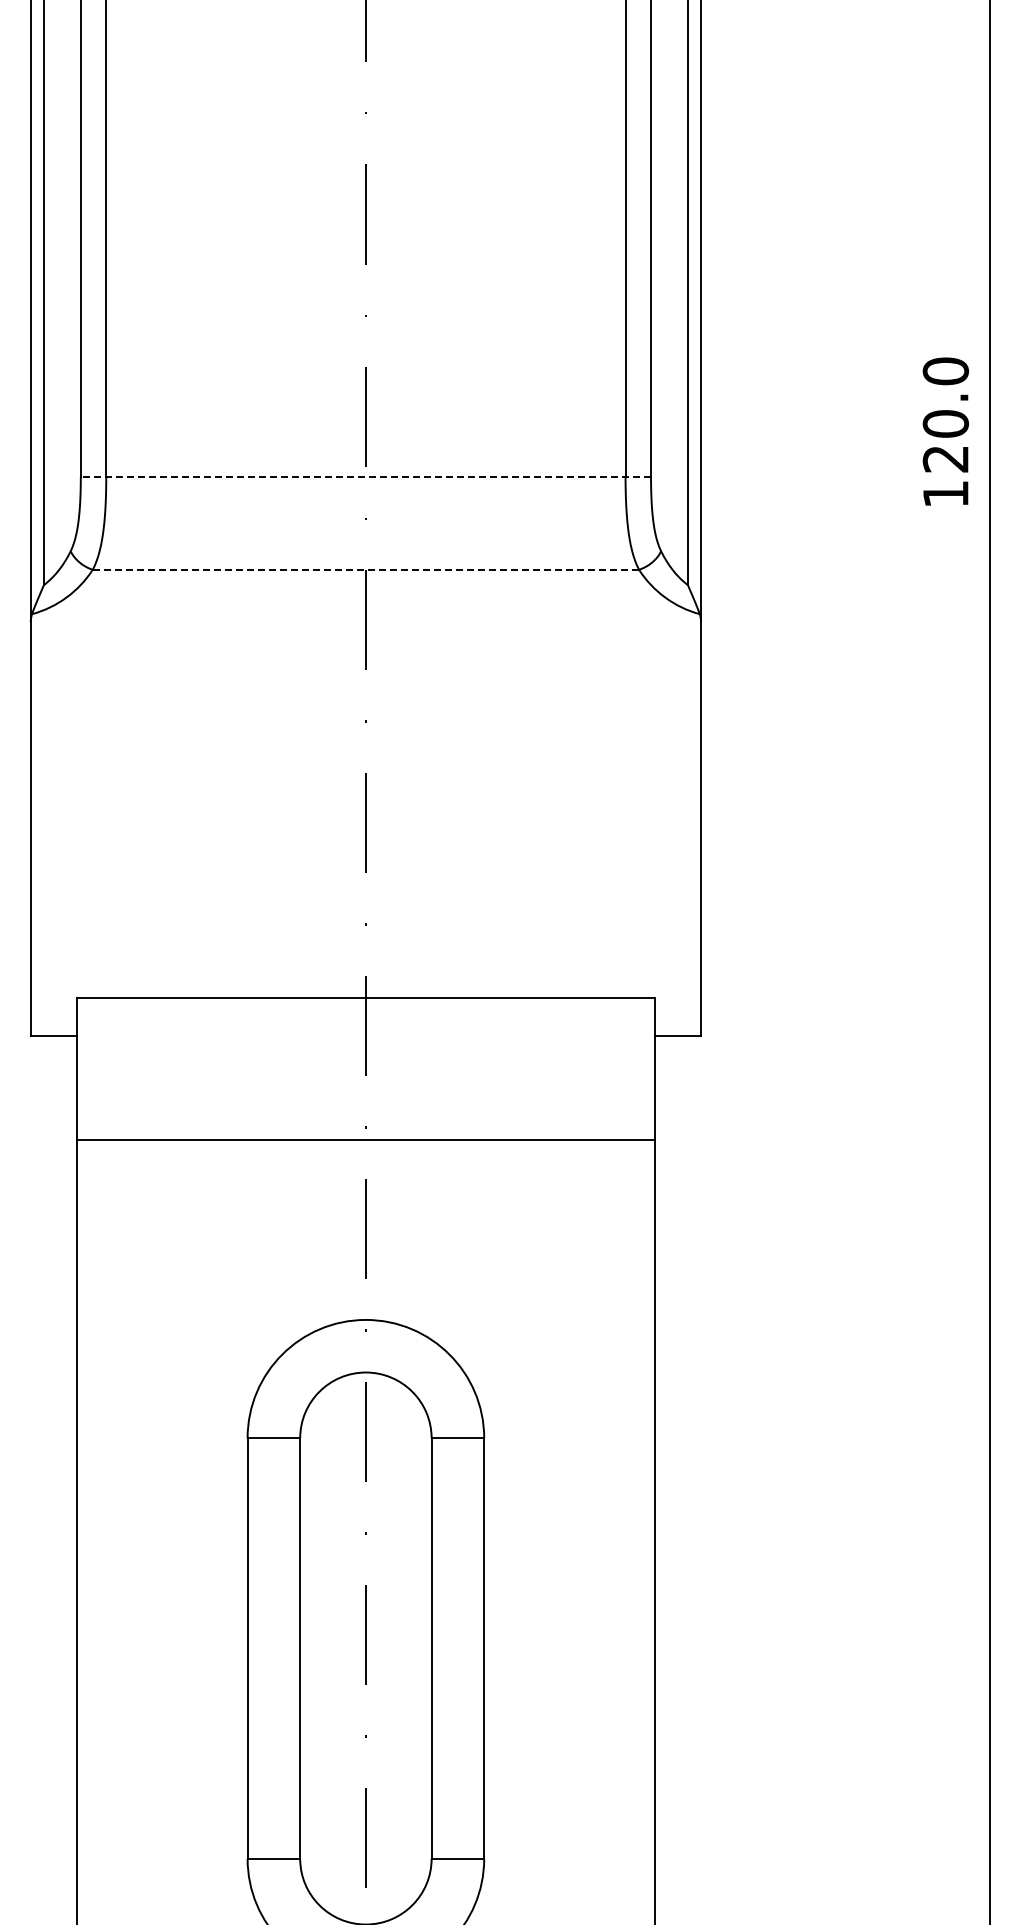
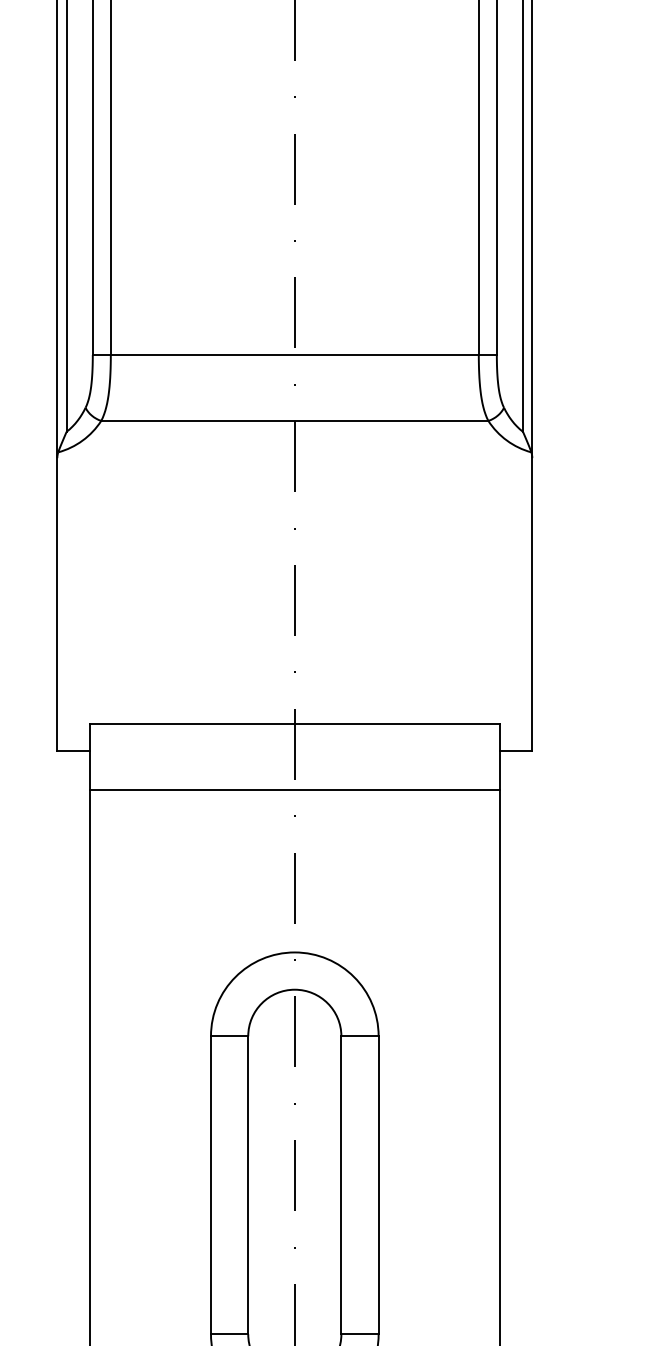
line: (365, 476) -> (294, 354), dashed -> solid
line: (366, 569) -> (295, 420), dashed -> solid
line: (365, 1140) -> (294, 789), moved

